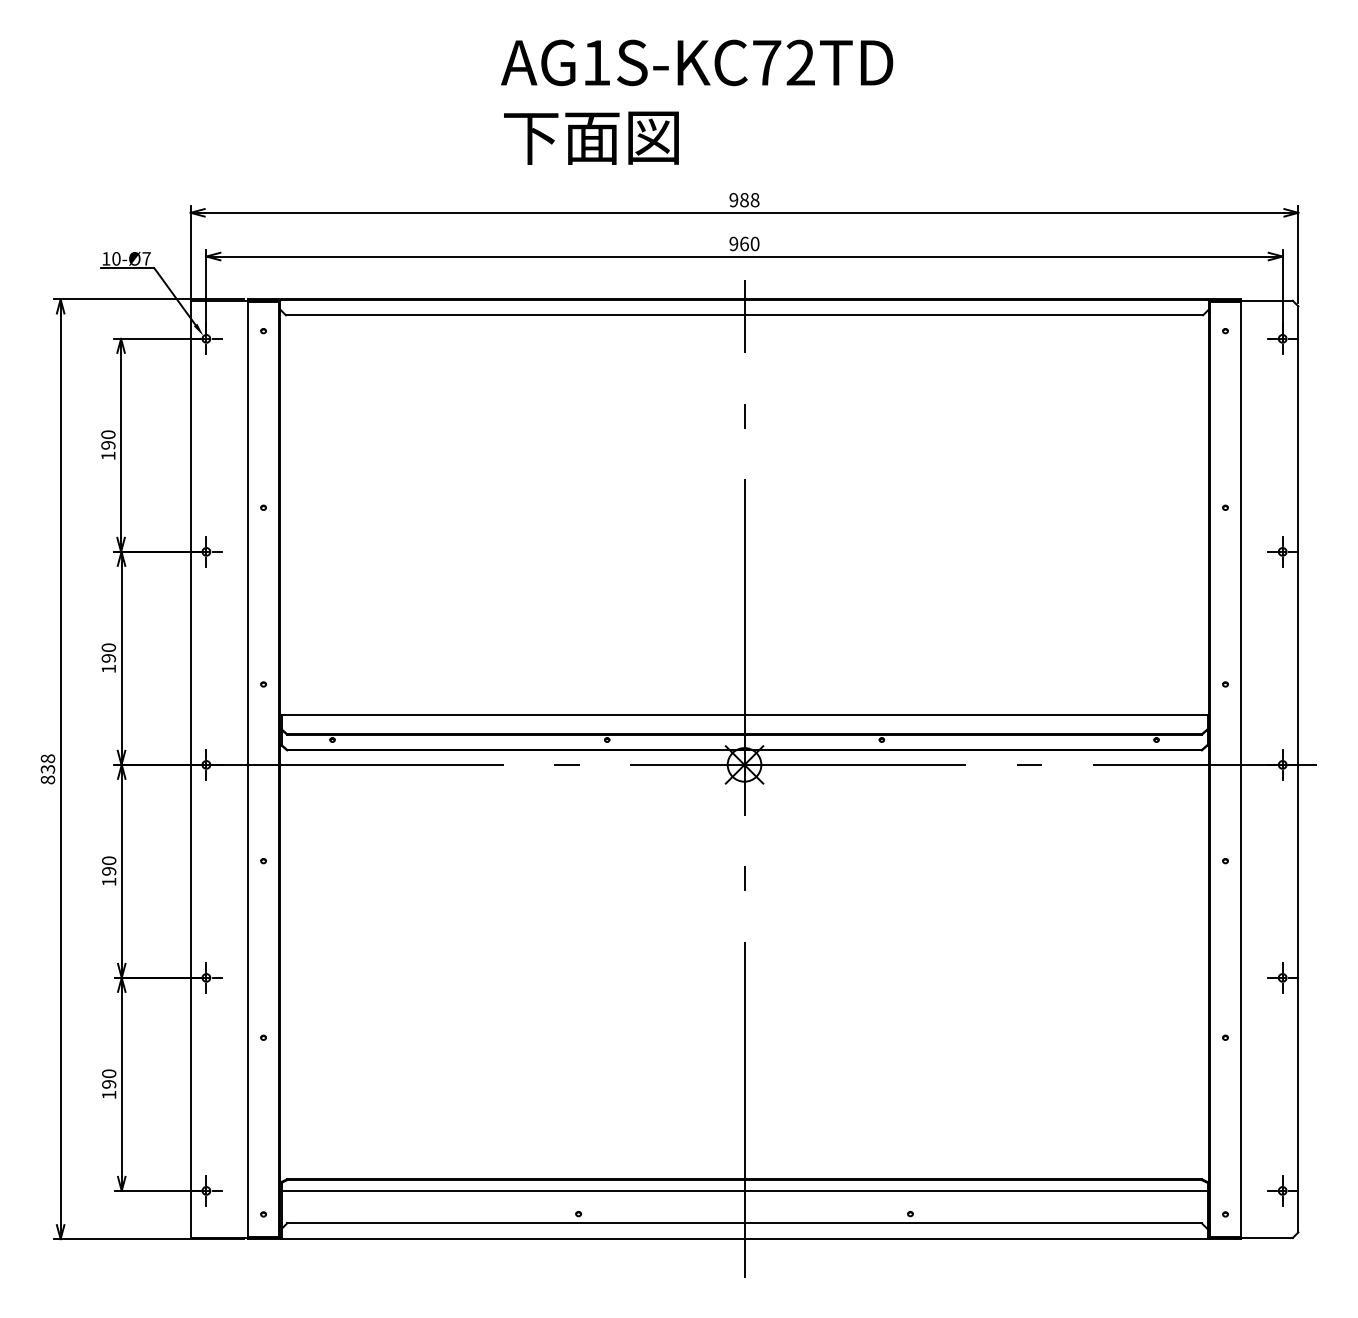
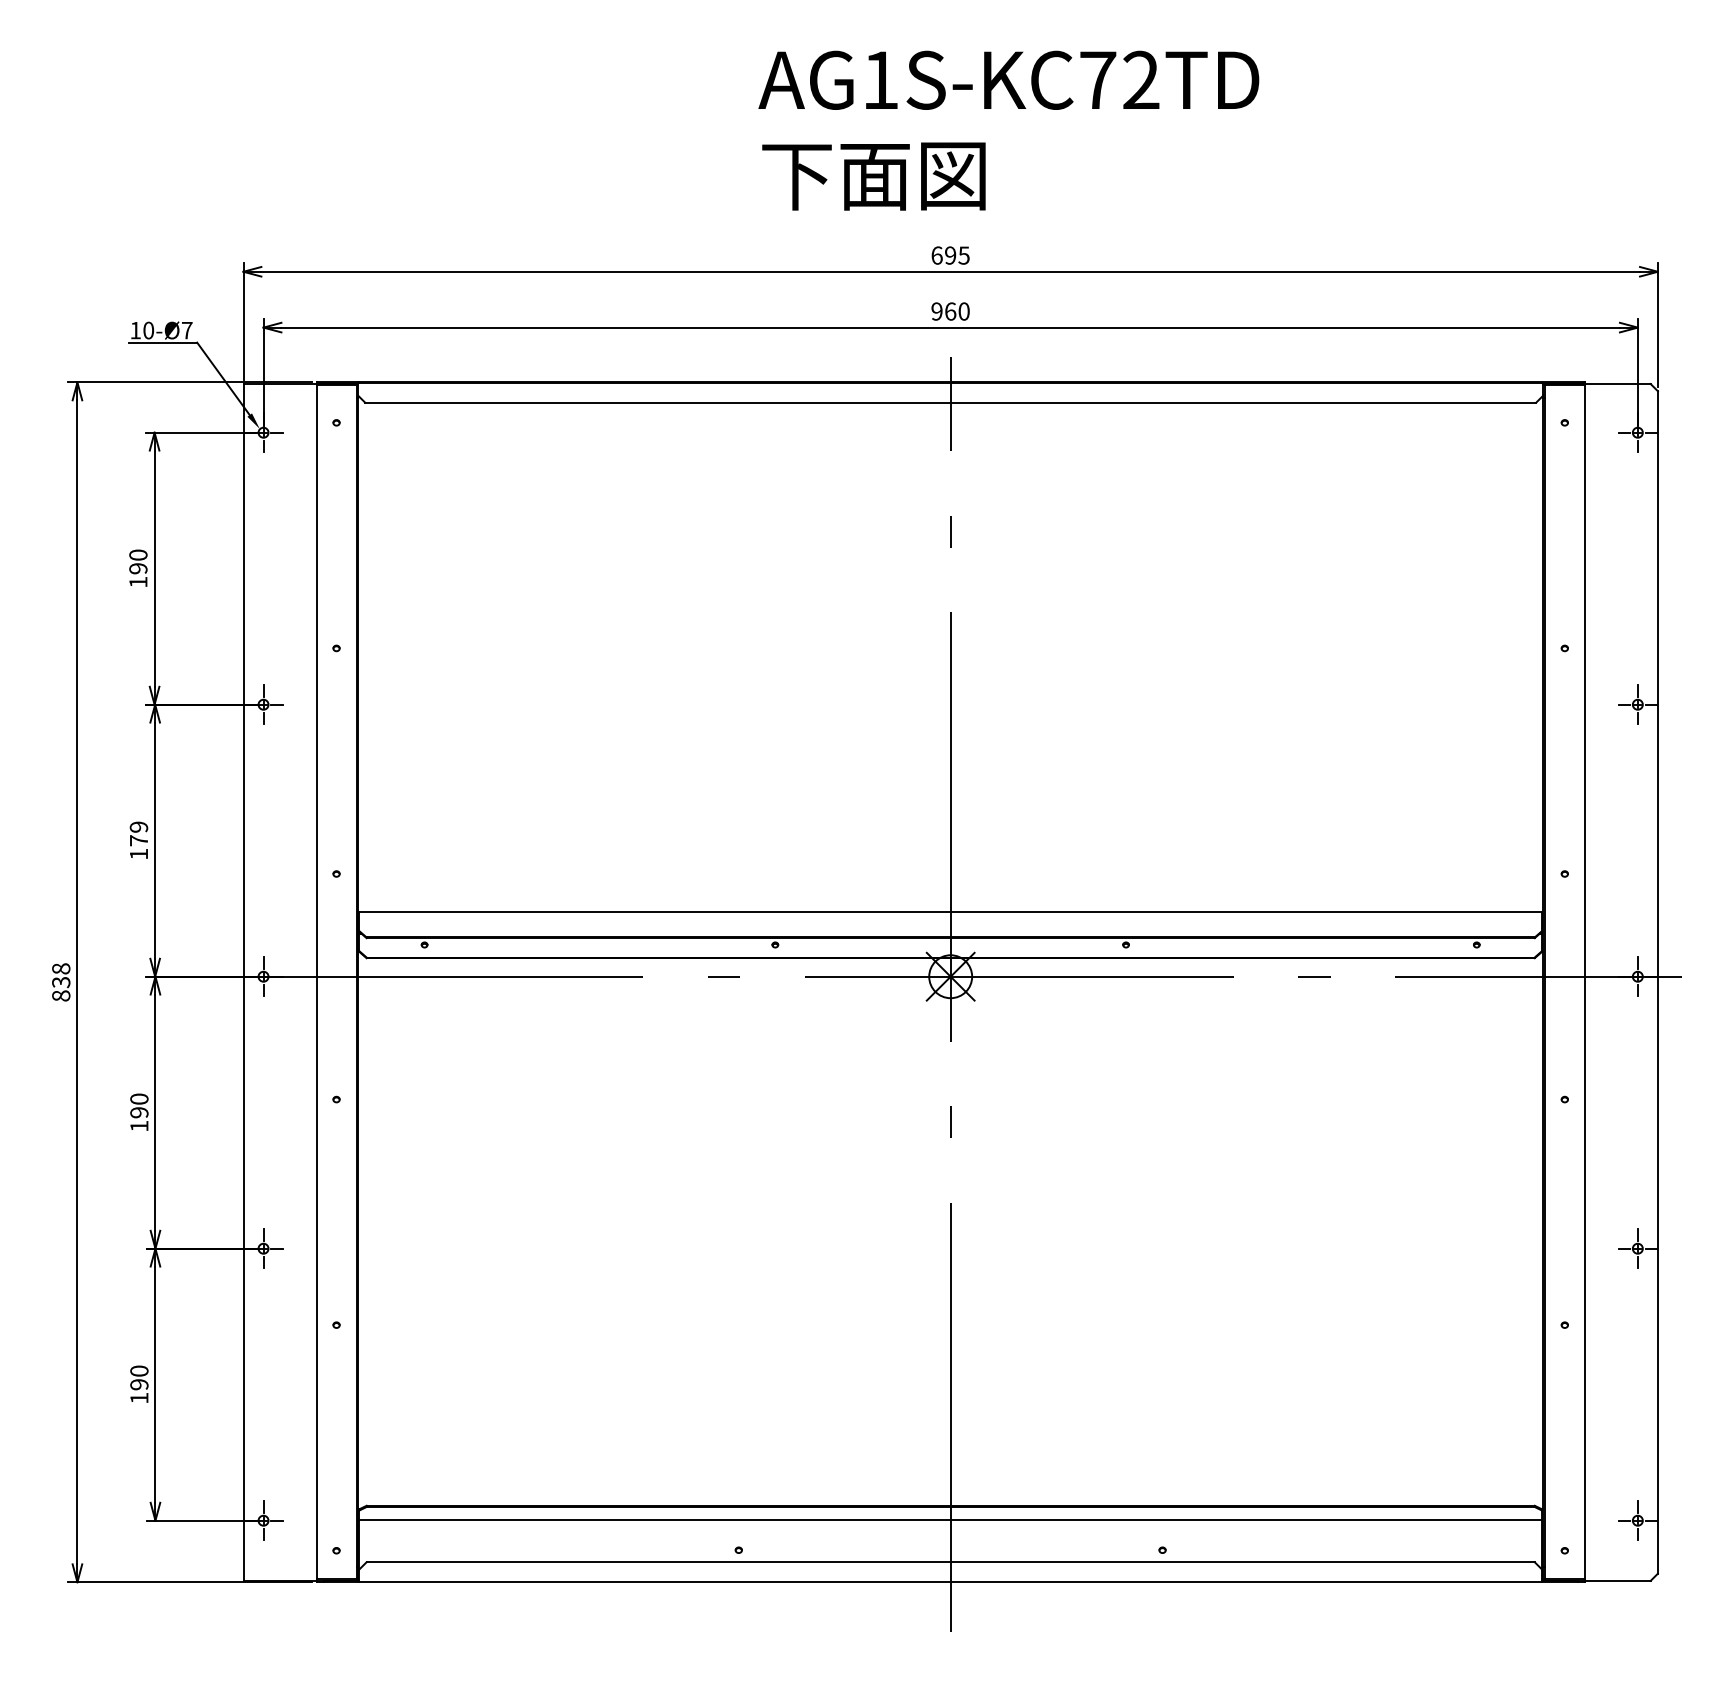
text: (697, 101) -> (1009, 129), moved
text: (744, 200) -> (950, 256), 988 -> 695
text: (108, 652) -> (138, 833), 190 -> 179

